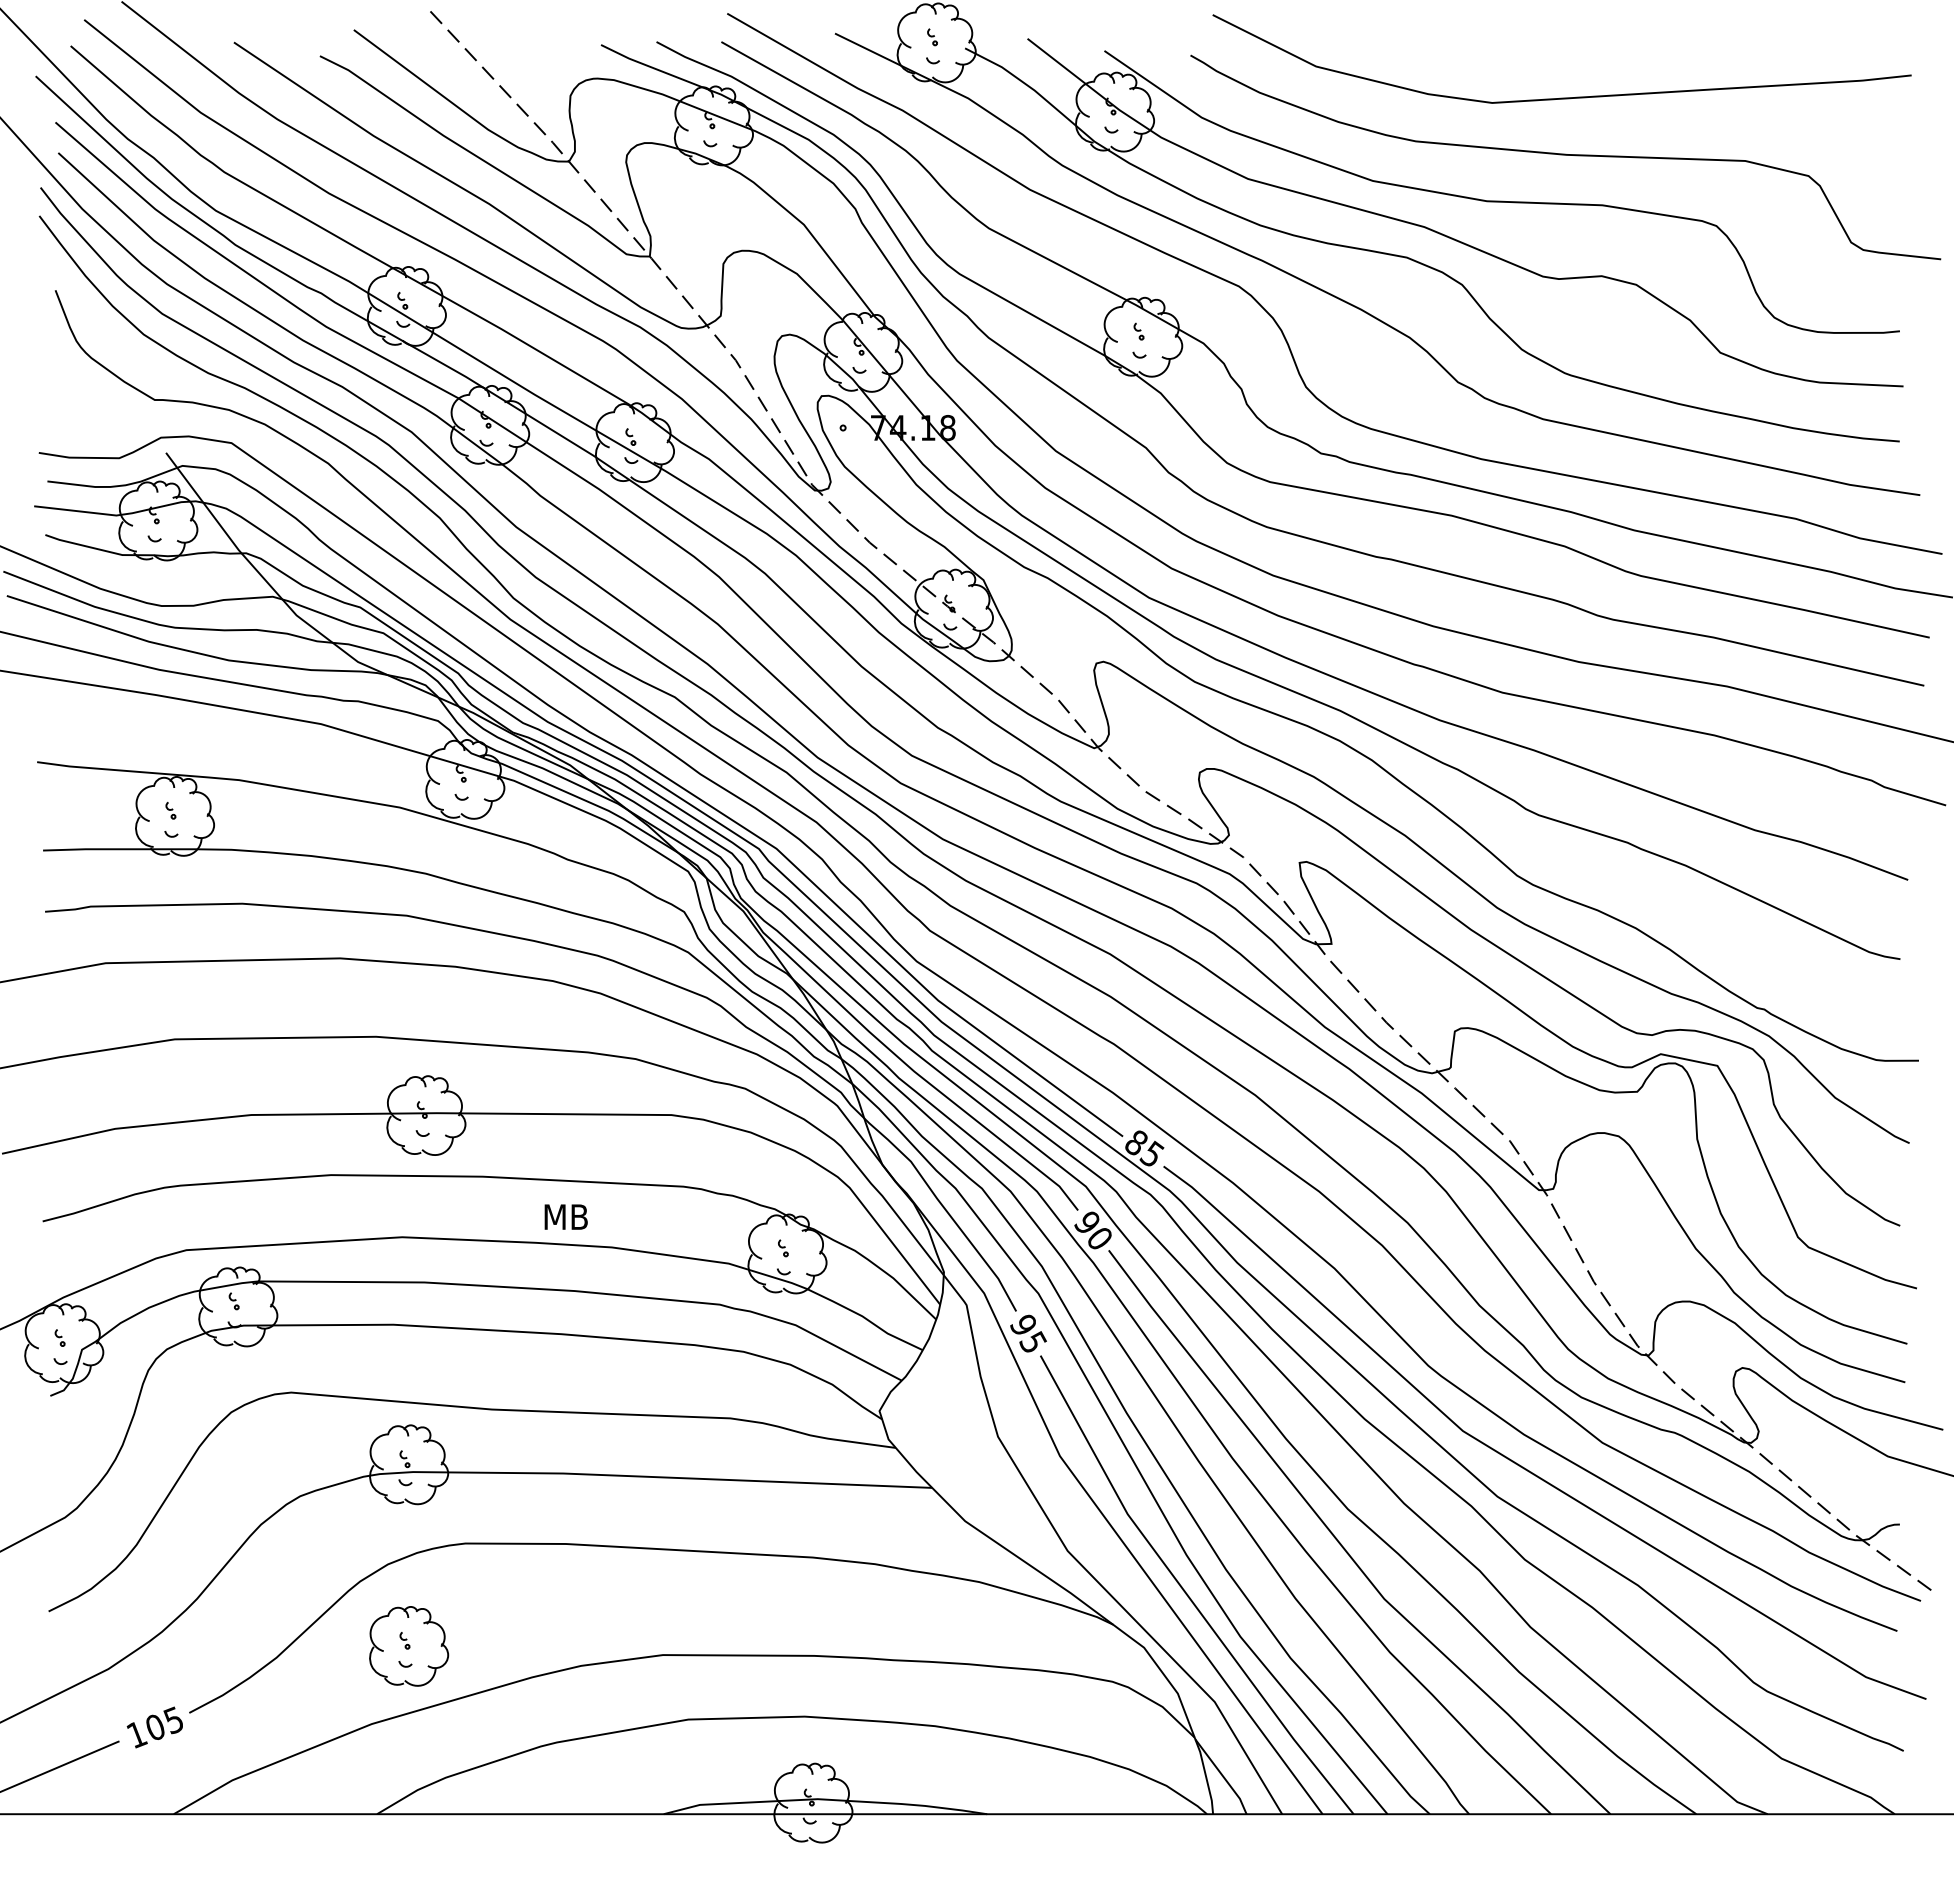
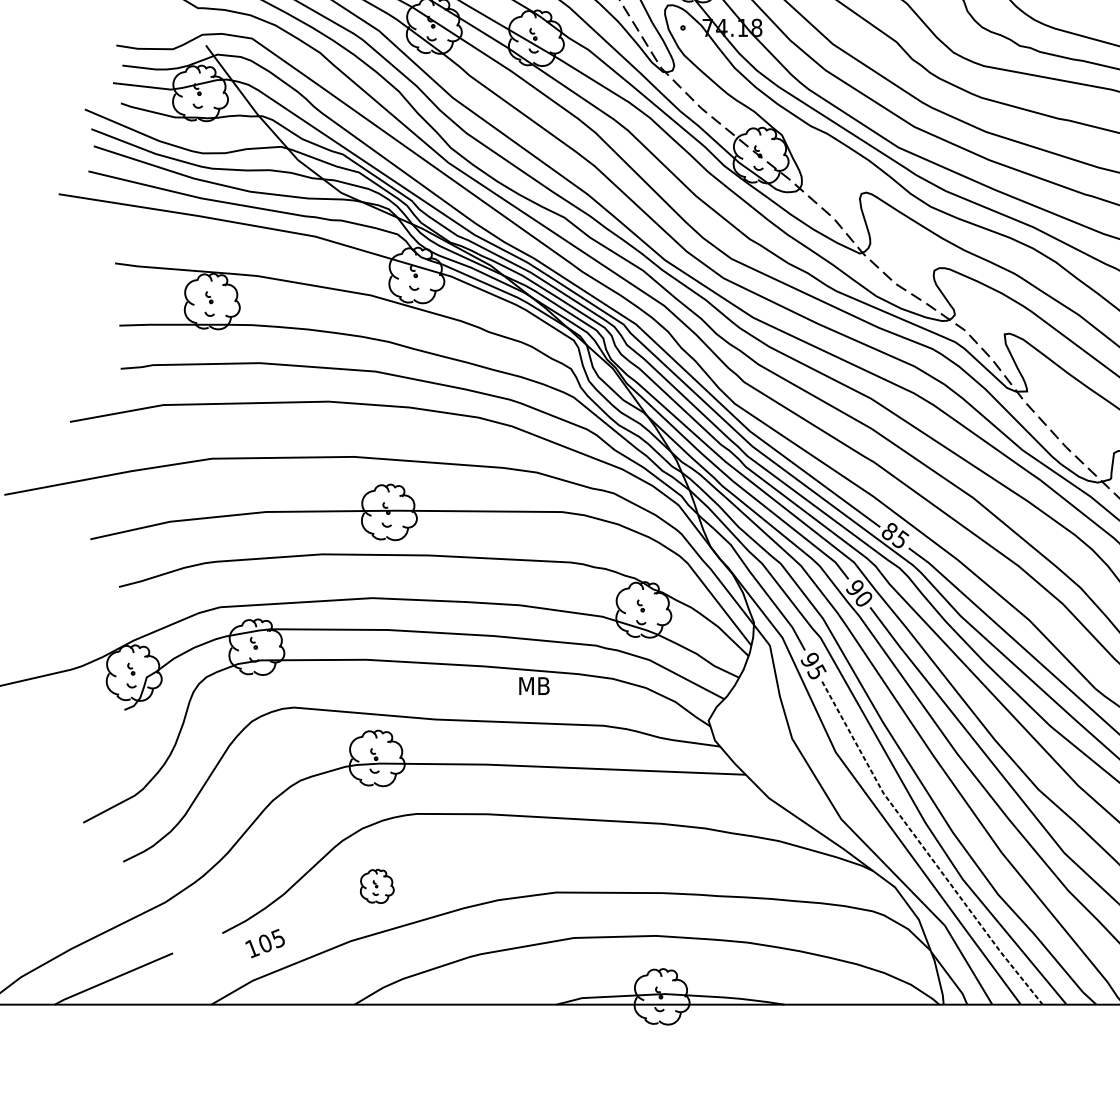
text: (565, 1216) -> (533, 685), moved
line: (1185, 1592) -> (924, 848), solid -> dashed
part: (409, 1646) -> (377, 886), size x0.6
text: (154, 1727) -> (264, 943), moved

